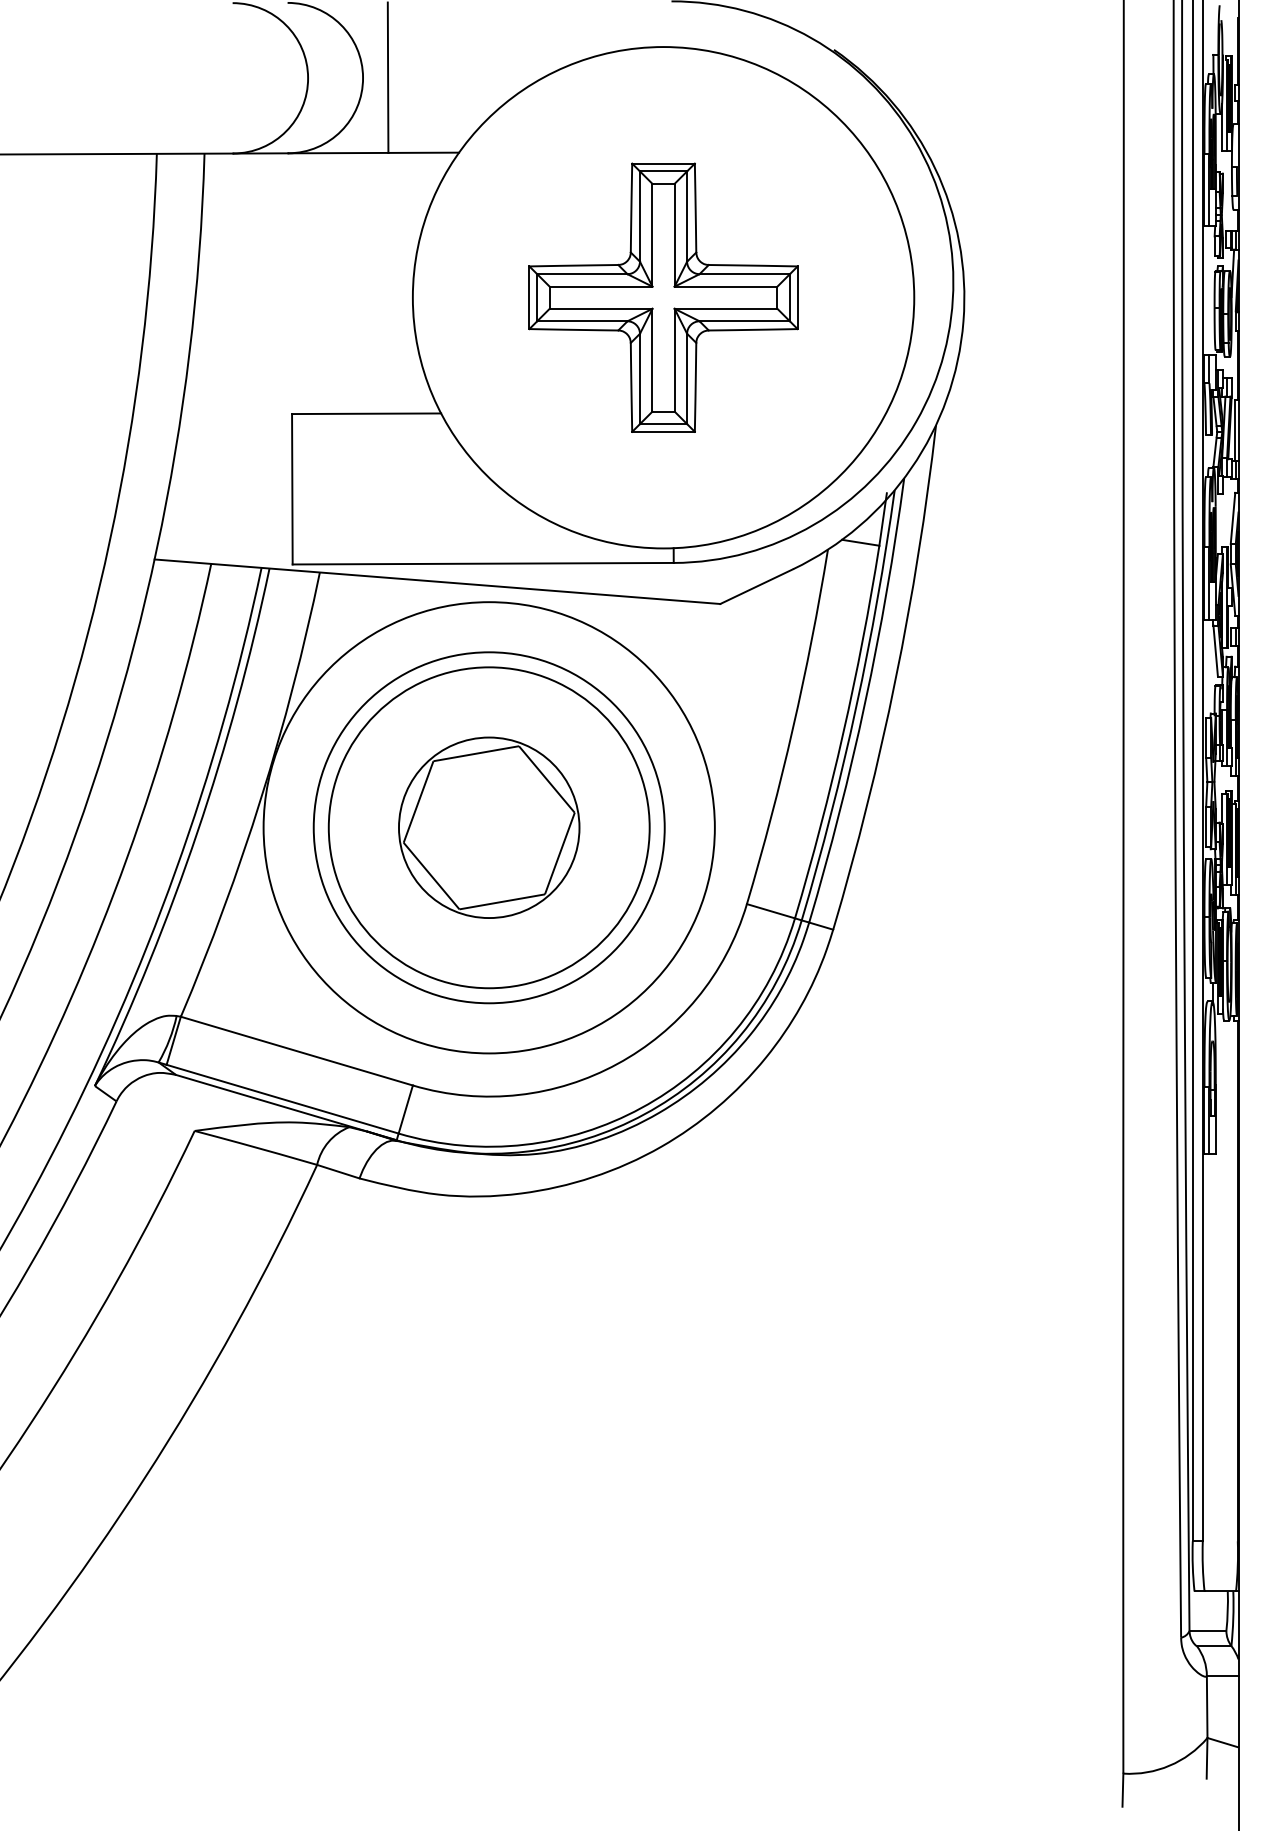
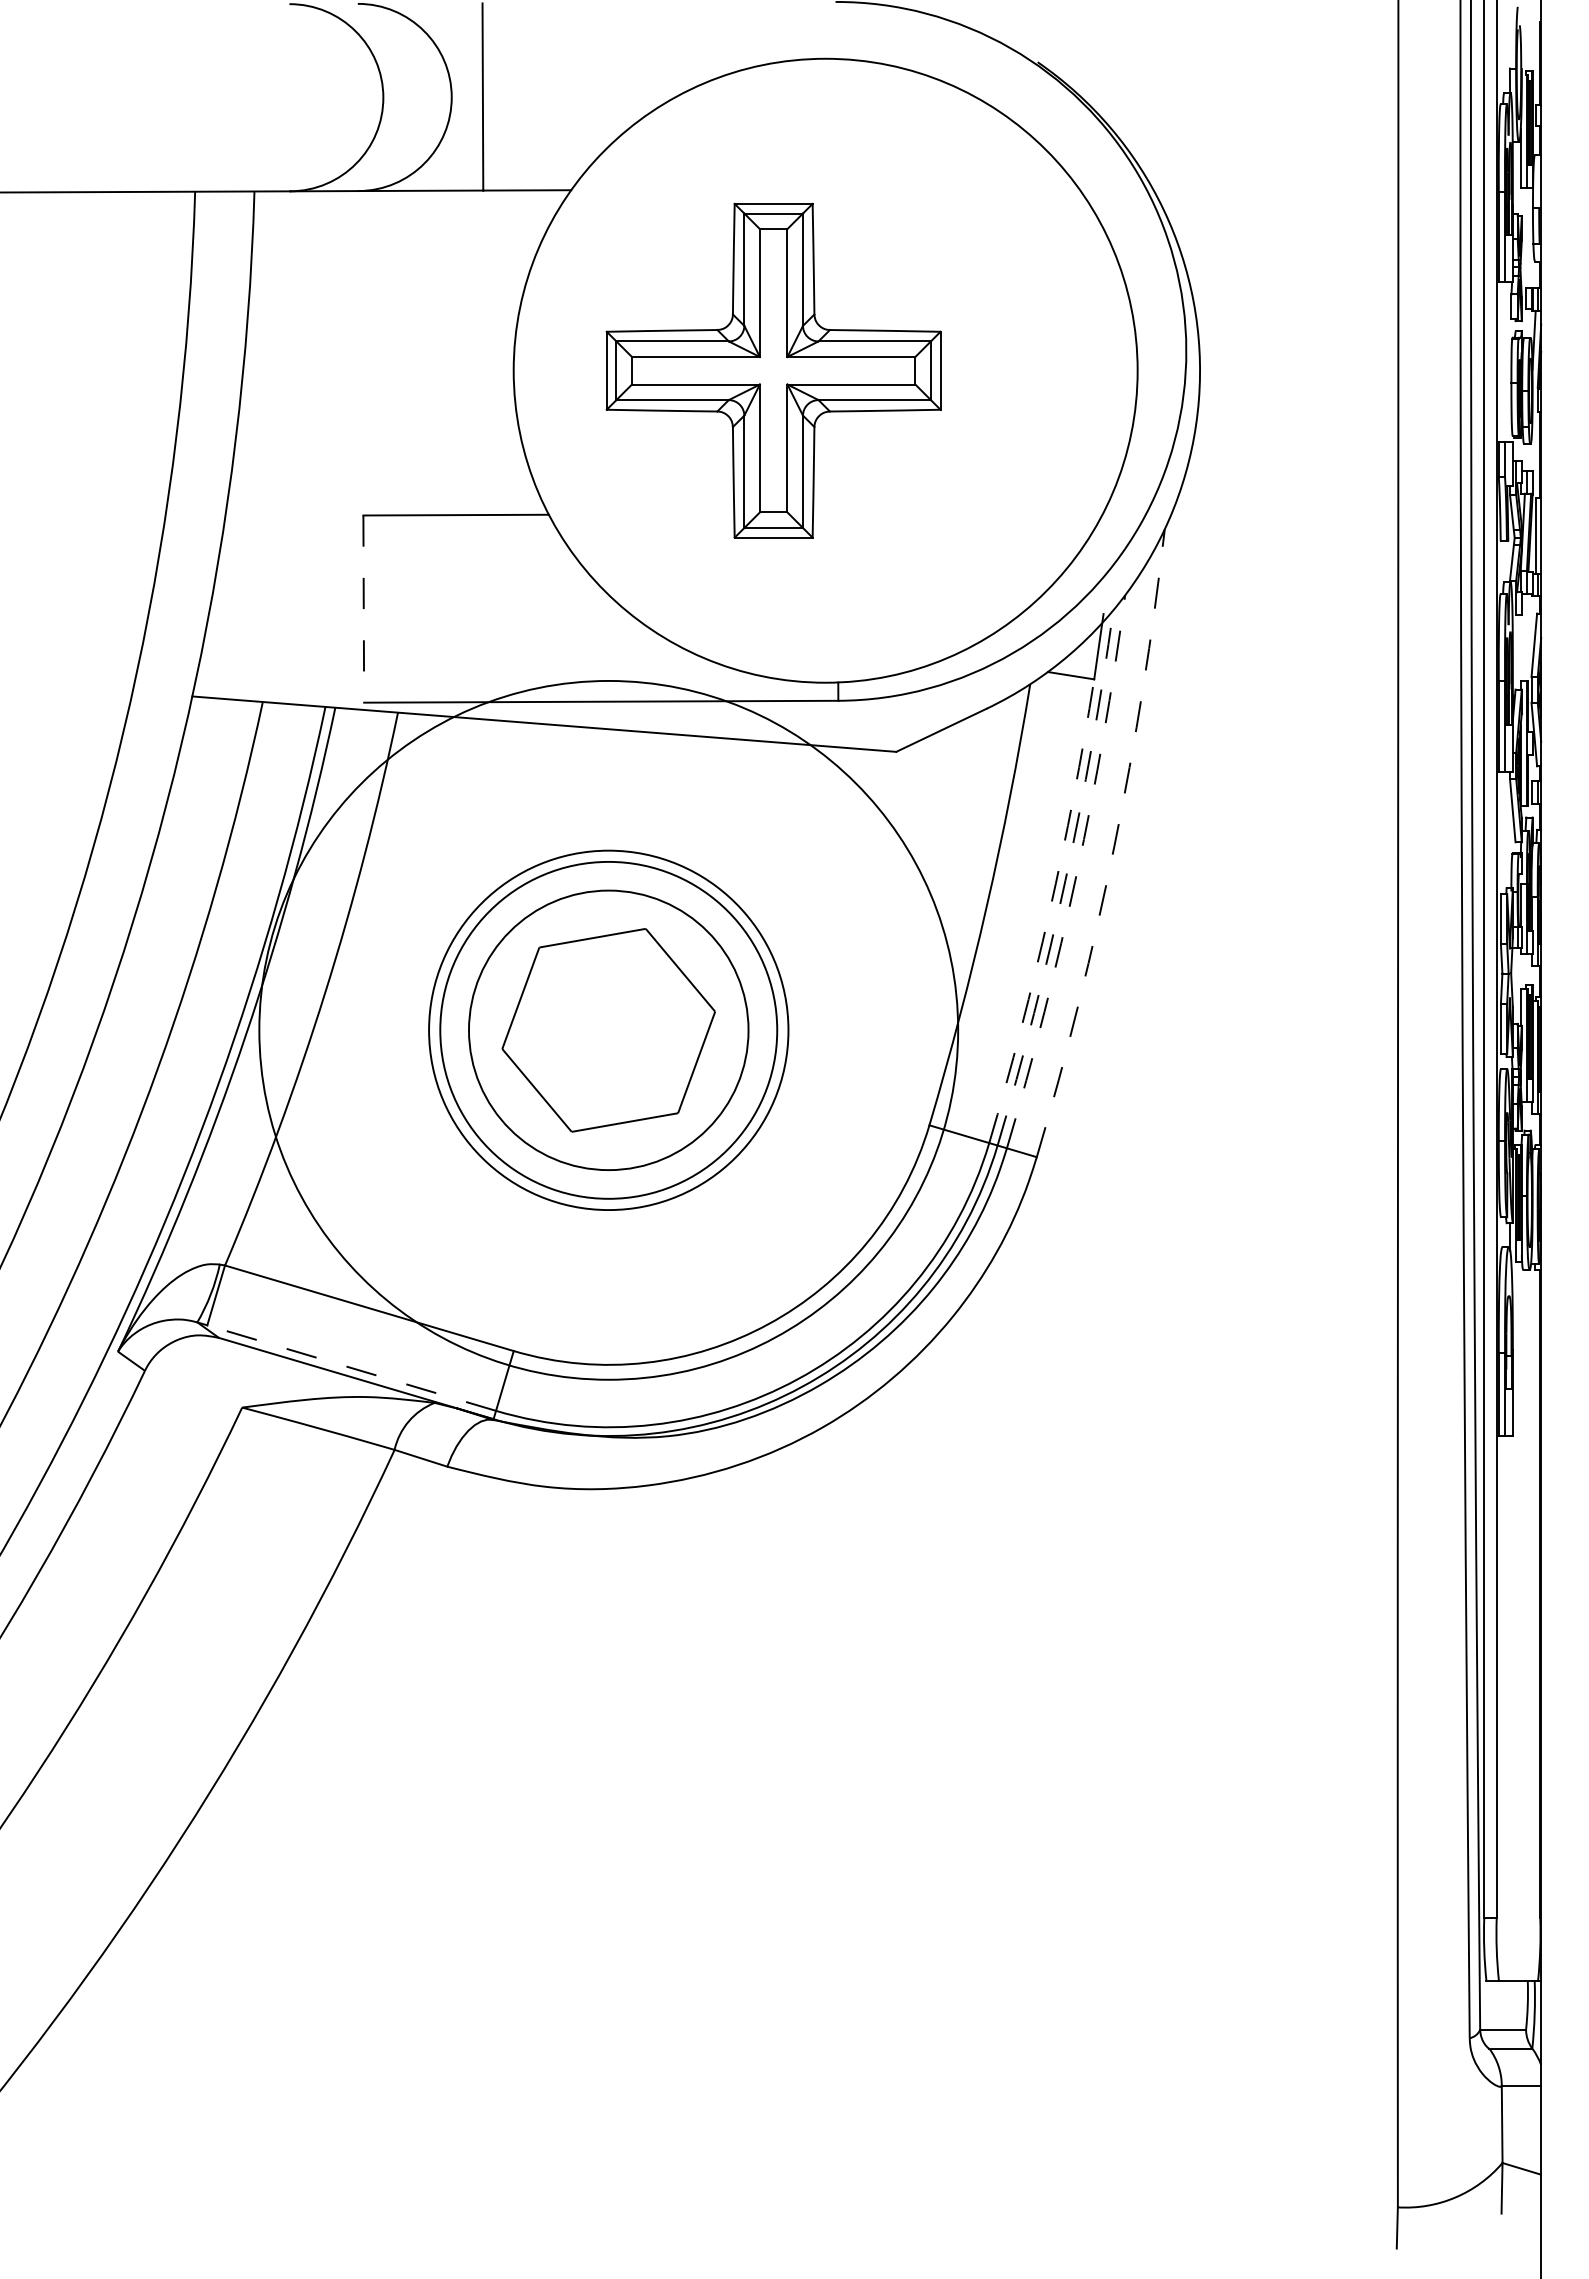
part: (663, 297) -> (773, 370), moved
line: (292, 489) -> (363, 609), solid -> dashed
arc: (895, 680) -> (1114, 846), solid -> dashed
arc: (865, 702) -> (1076, 874), solid -> dashed
arc: (856, 707) -> (1065, 880), solid -> dashed
arc: (843, 733) -> (1049, 912), solid -> dashed
circle: (489, 827) -> (608, 1029), size x1.6
circle: (489, 827) -> (608, 1030), size x0.6
circle: (489, 827) -> (608, 1030), size x0.7
circle: (489, 827) -> (608, 1030), size x1.6
line: (282, 1099) -> (351, 1368), solid -> dashed

